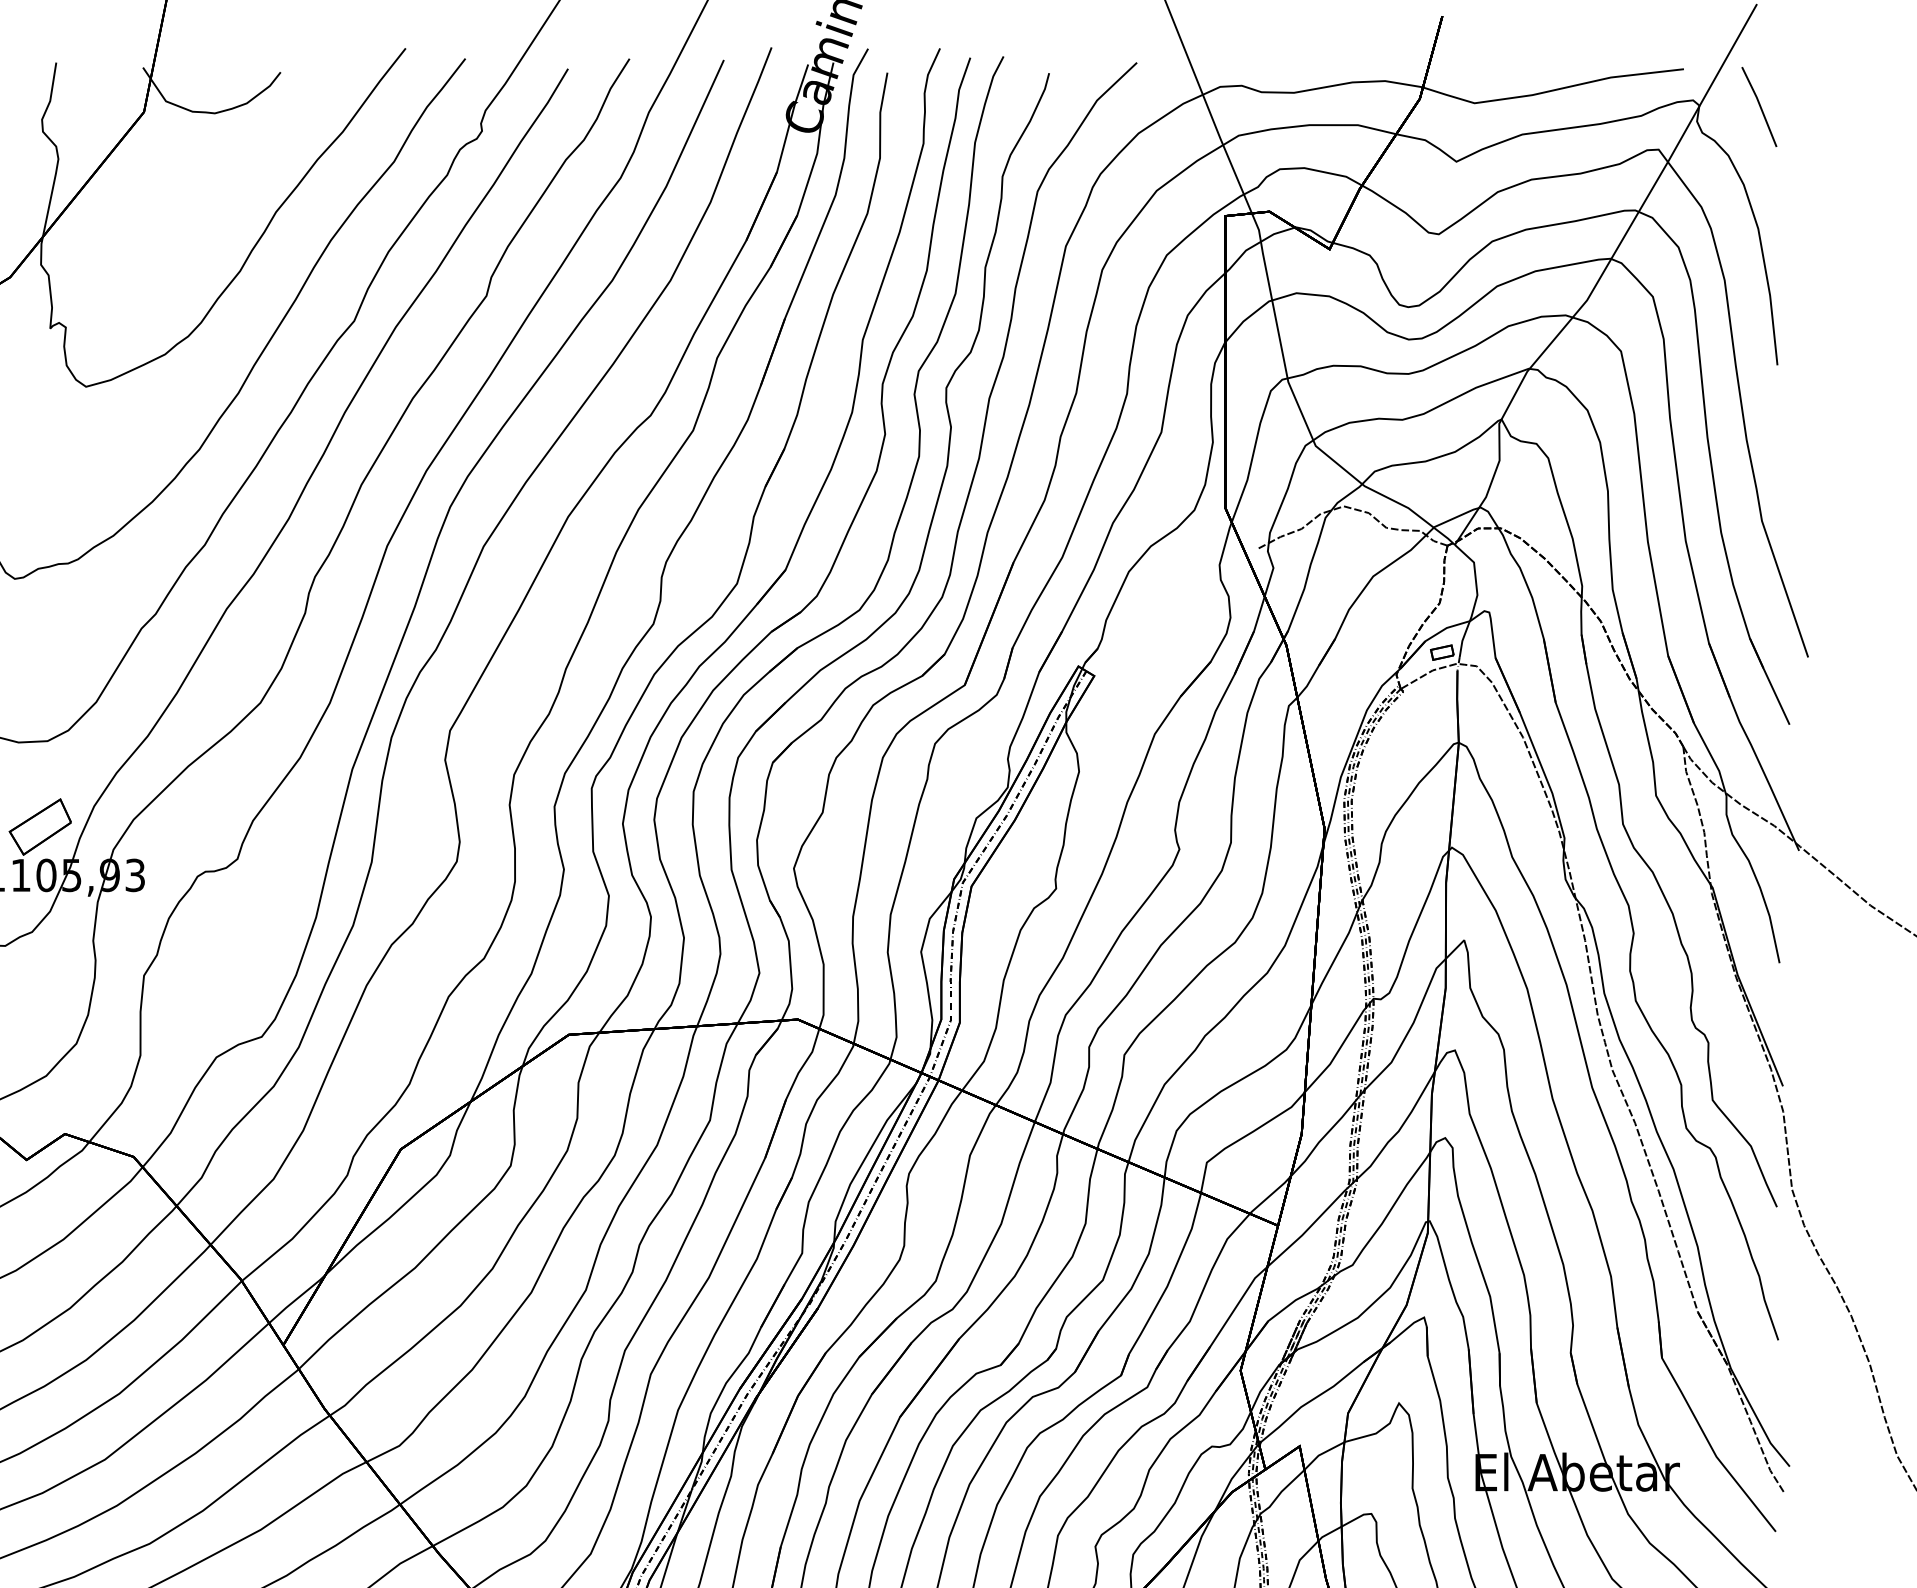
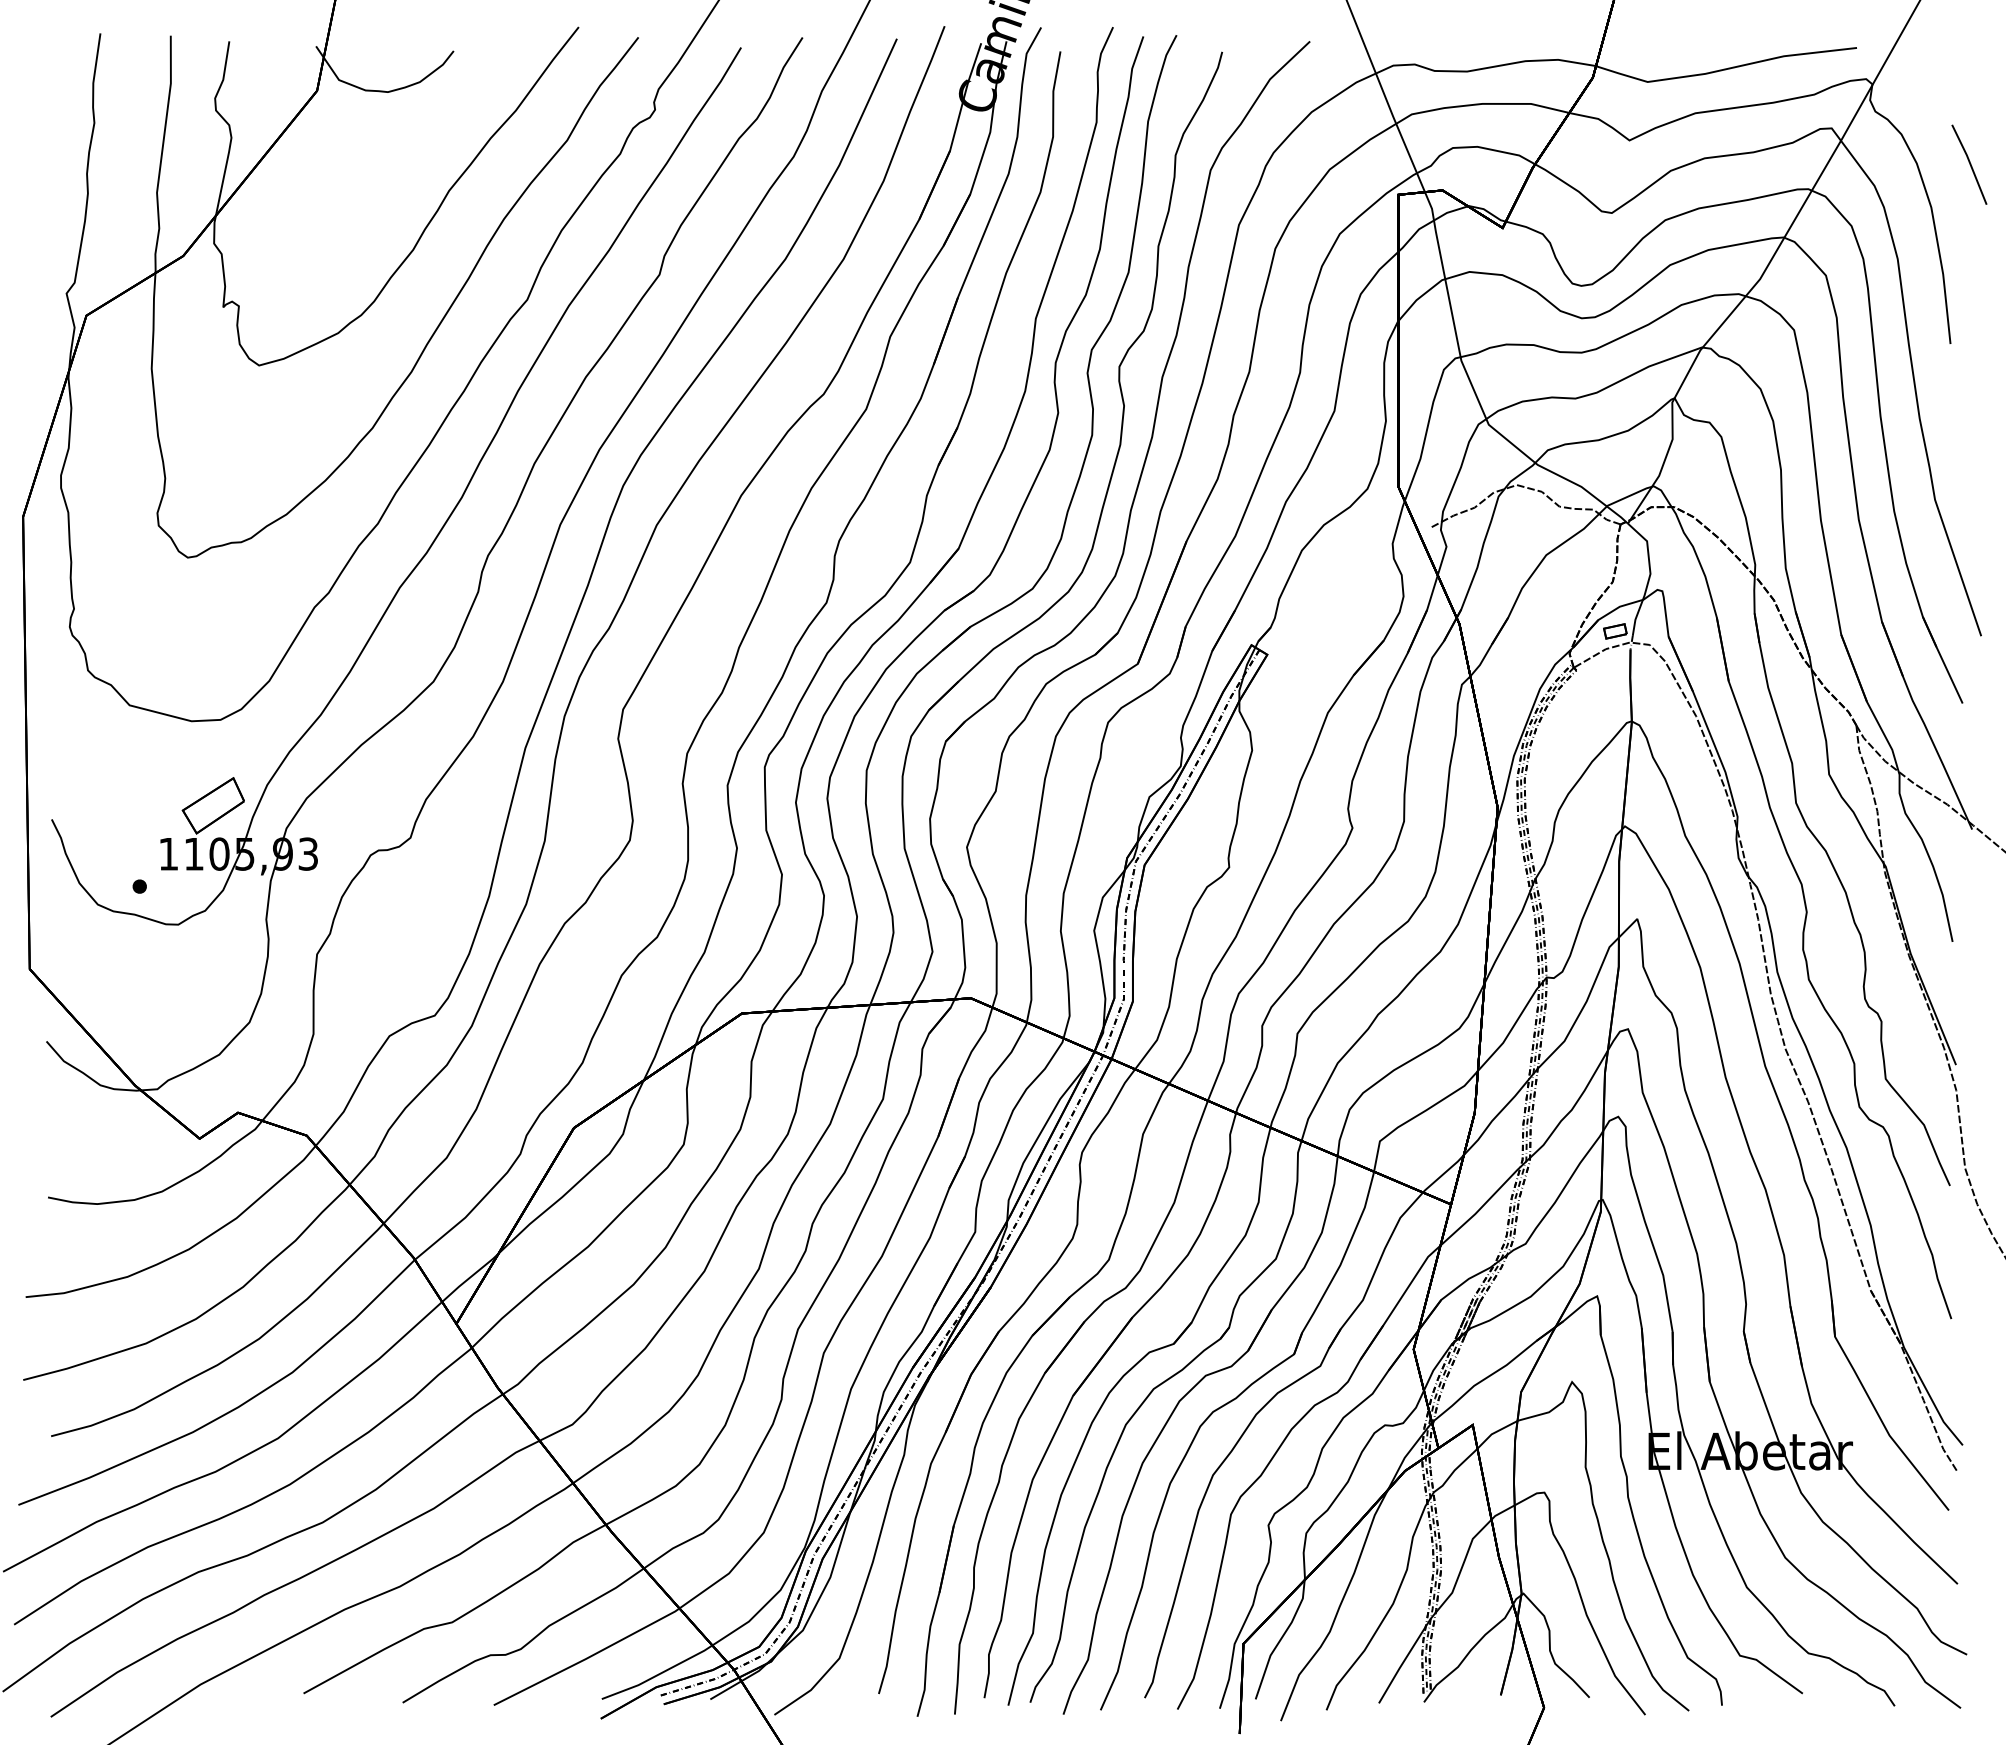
line: (1759, 106) -> (1969, 164), moved

